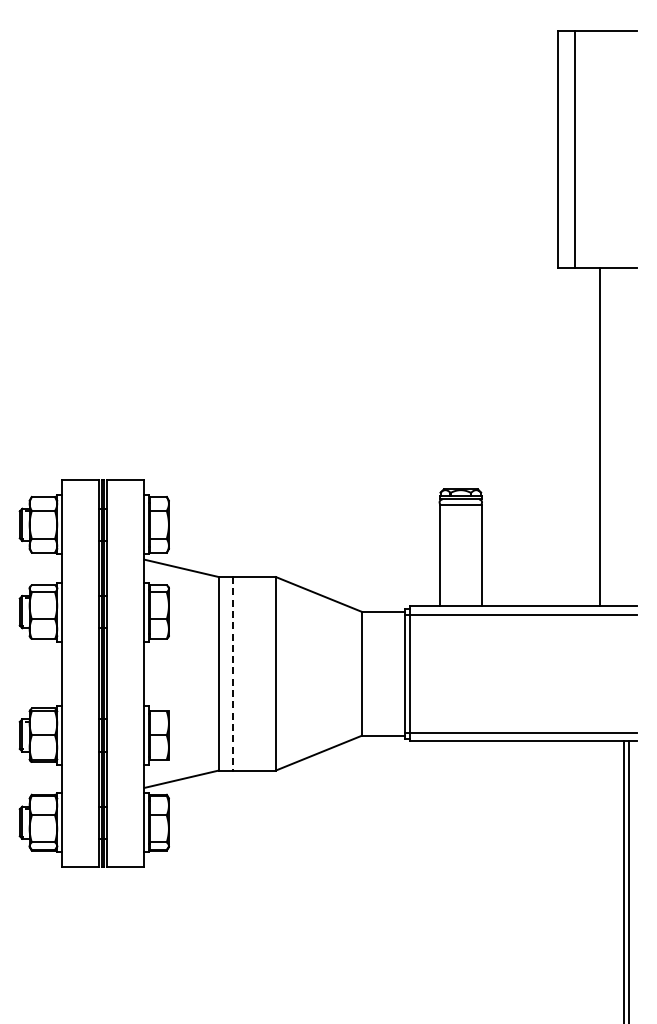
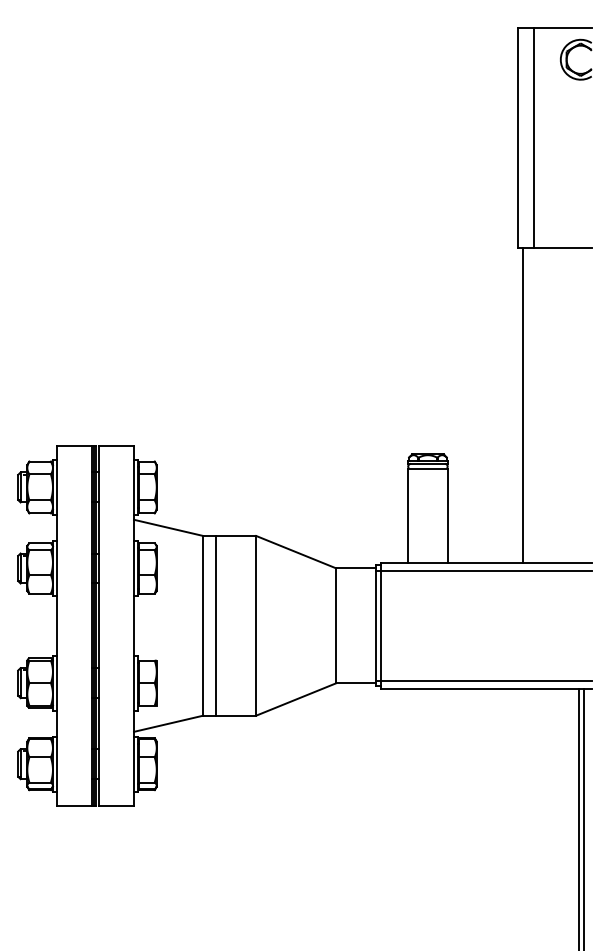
part: (611, 64) -> (567, 59), added
line: (599, 436) -> (522, 405), moved
line: (233, 673) -> (216, 625), dashed -> solid

